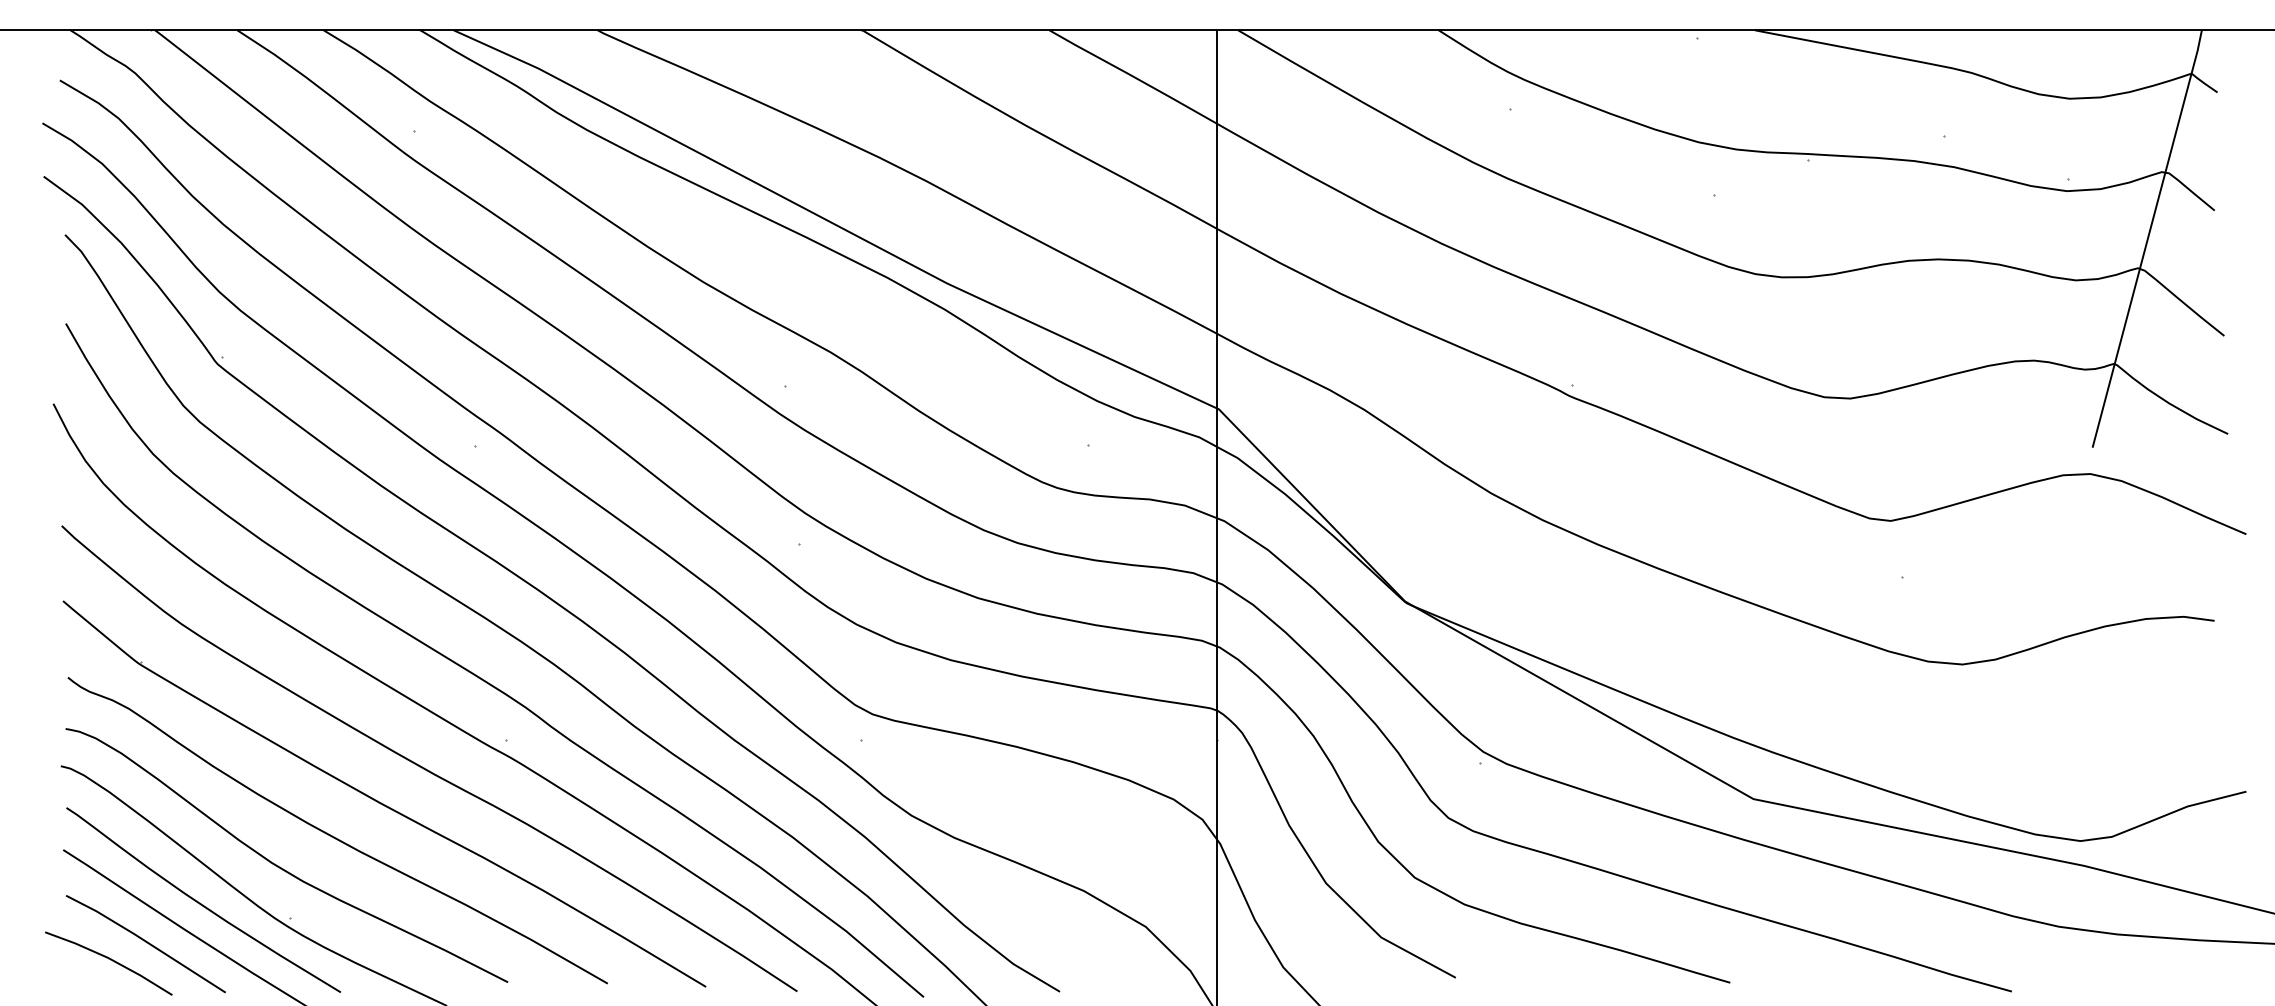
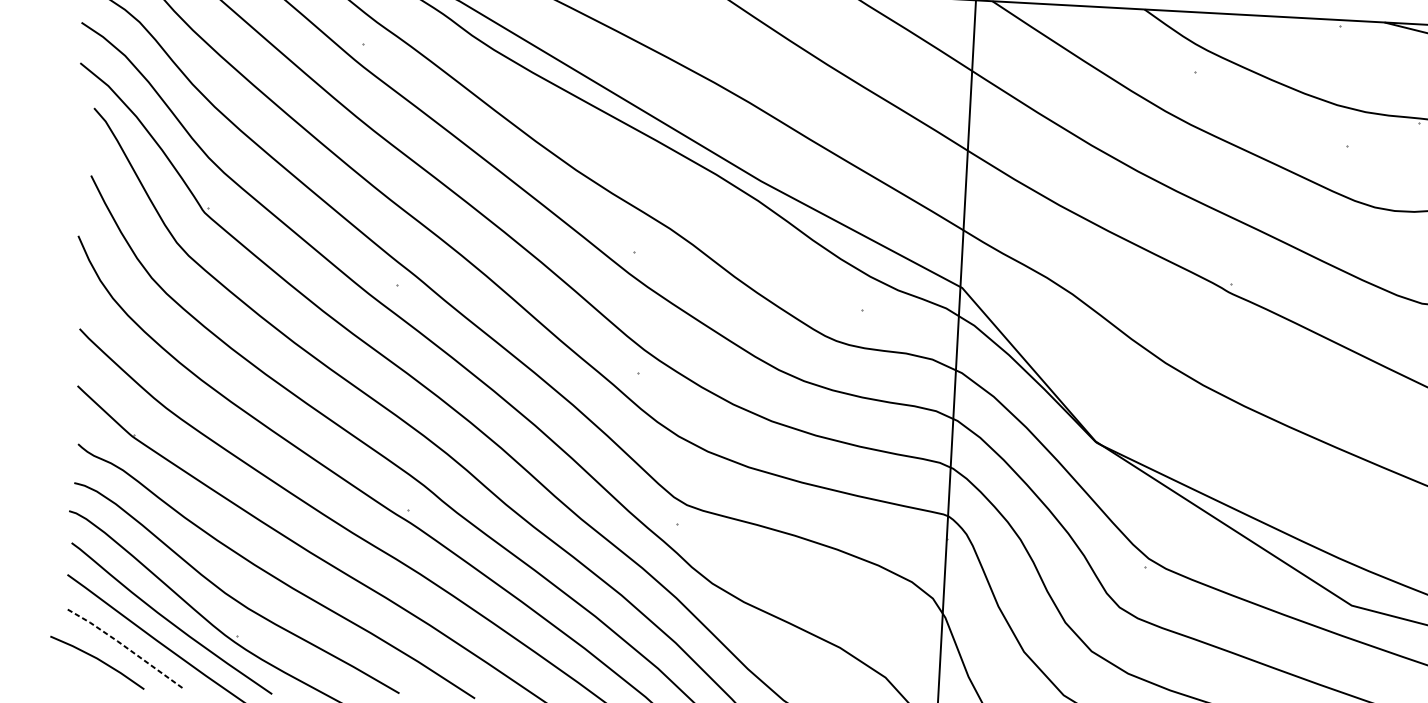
line: (146, 941) -> (126, 647), solid -> dashed

